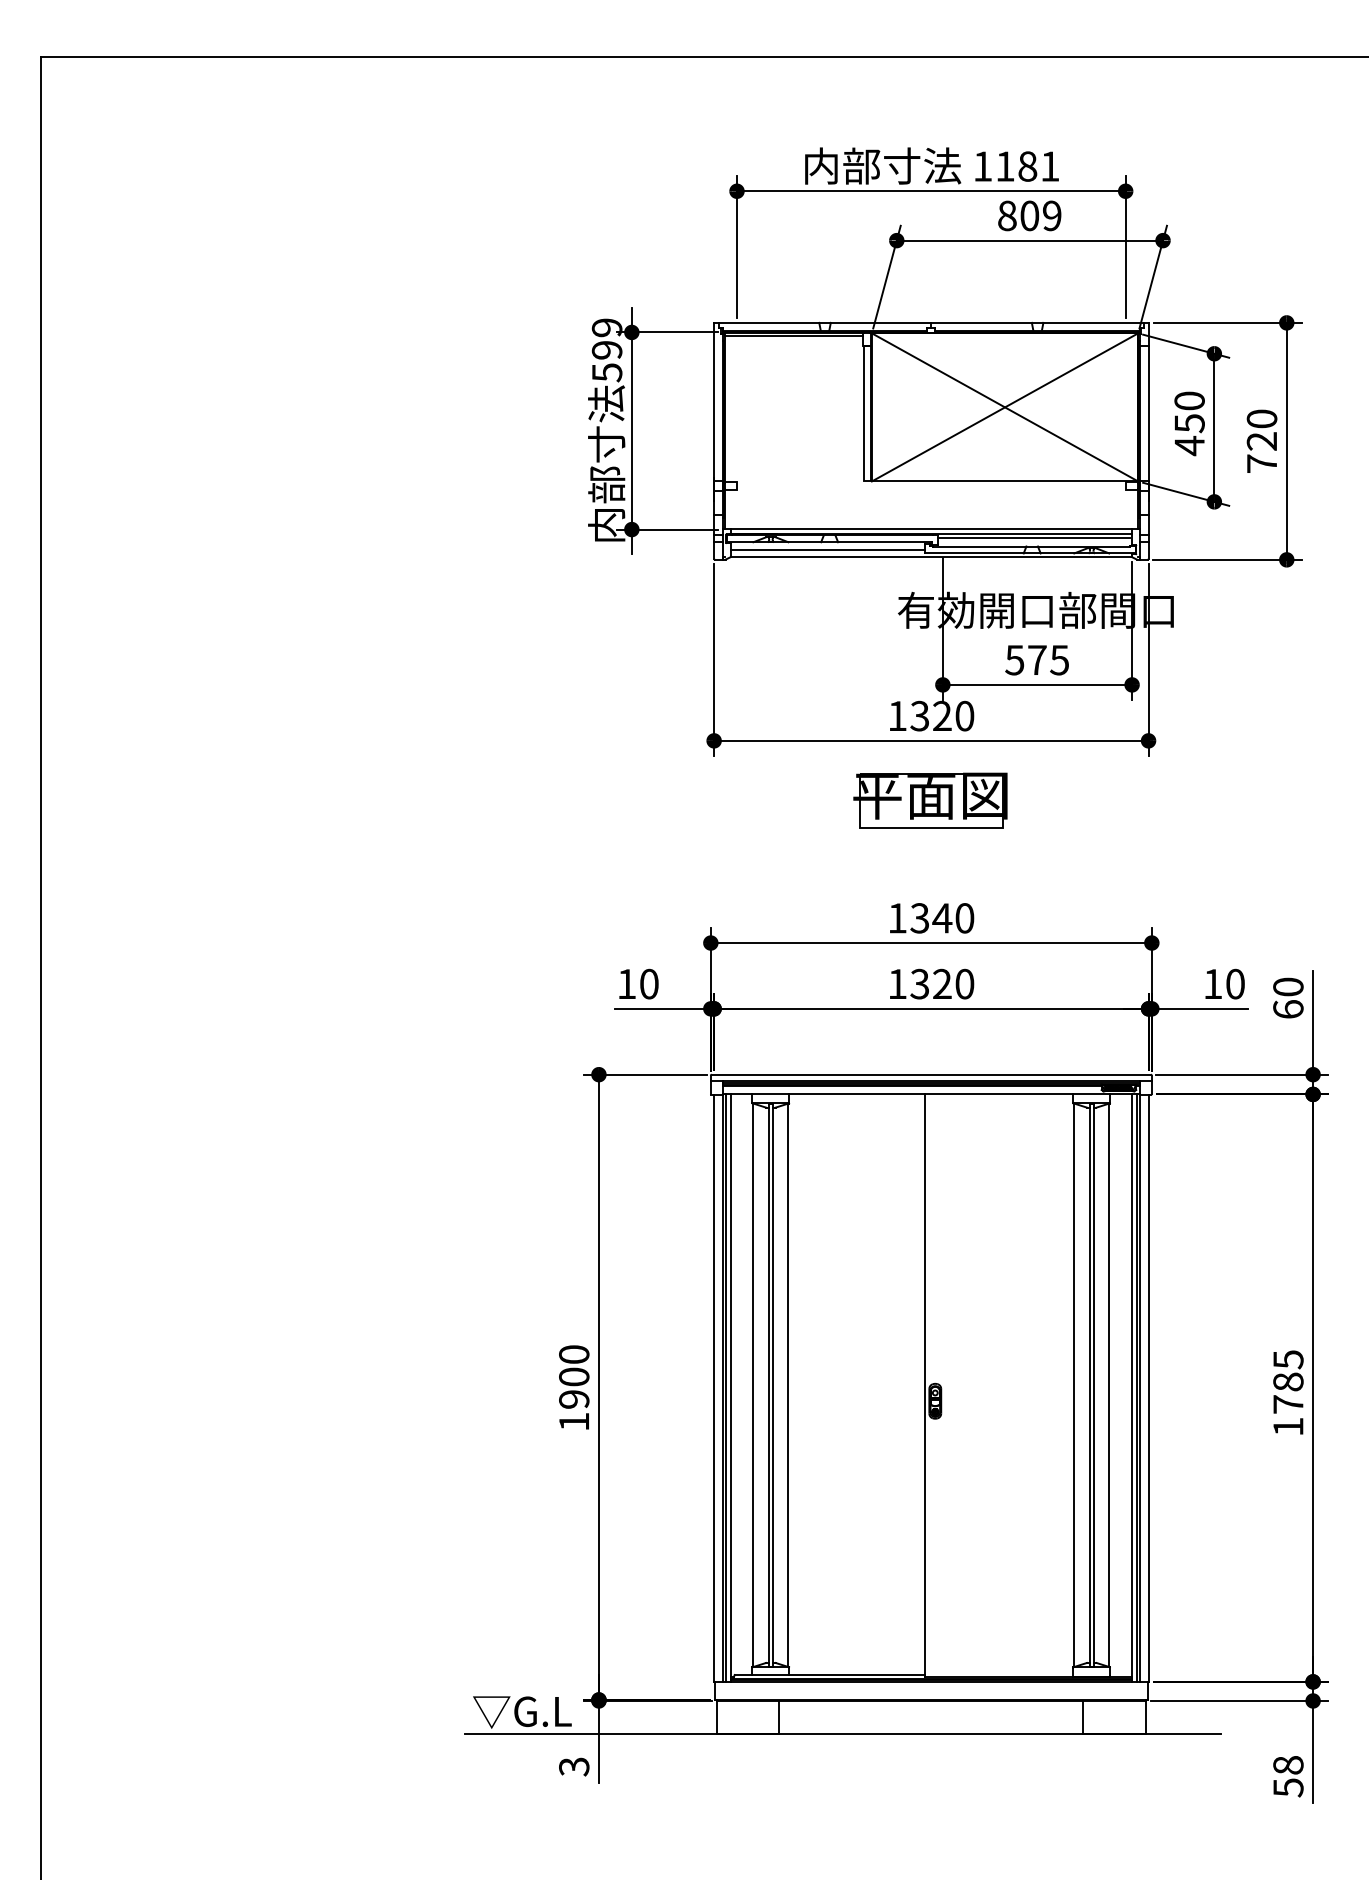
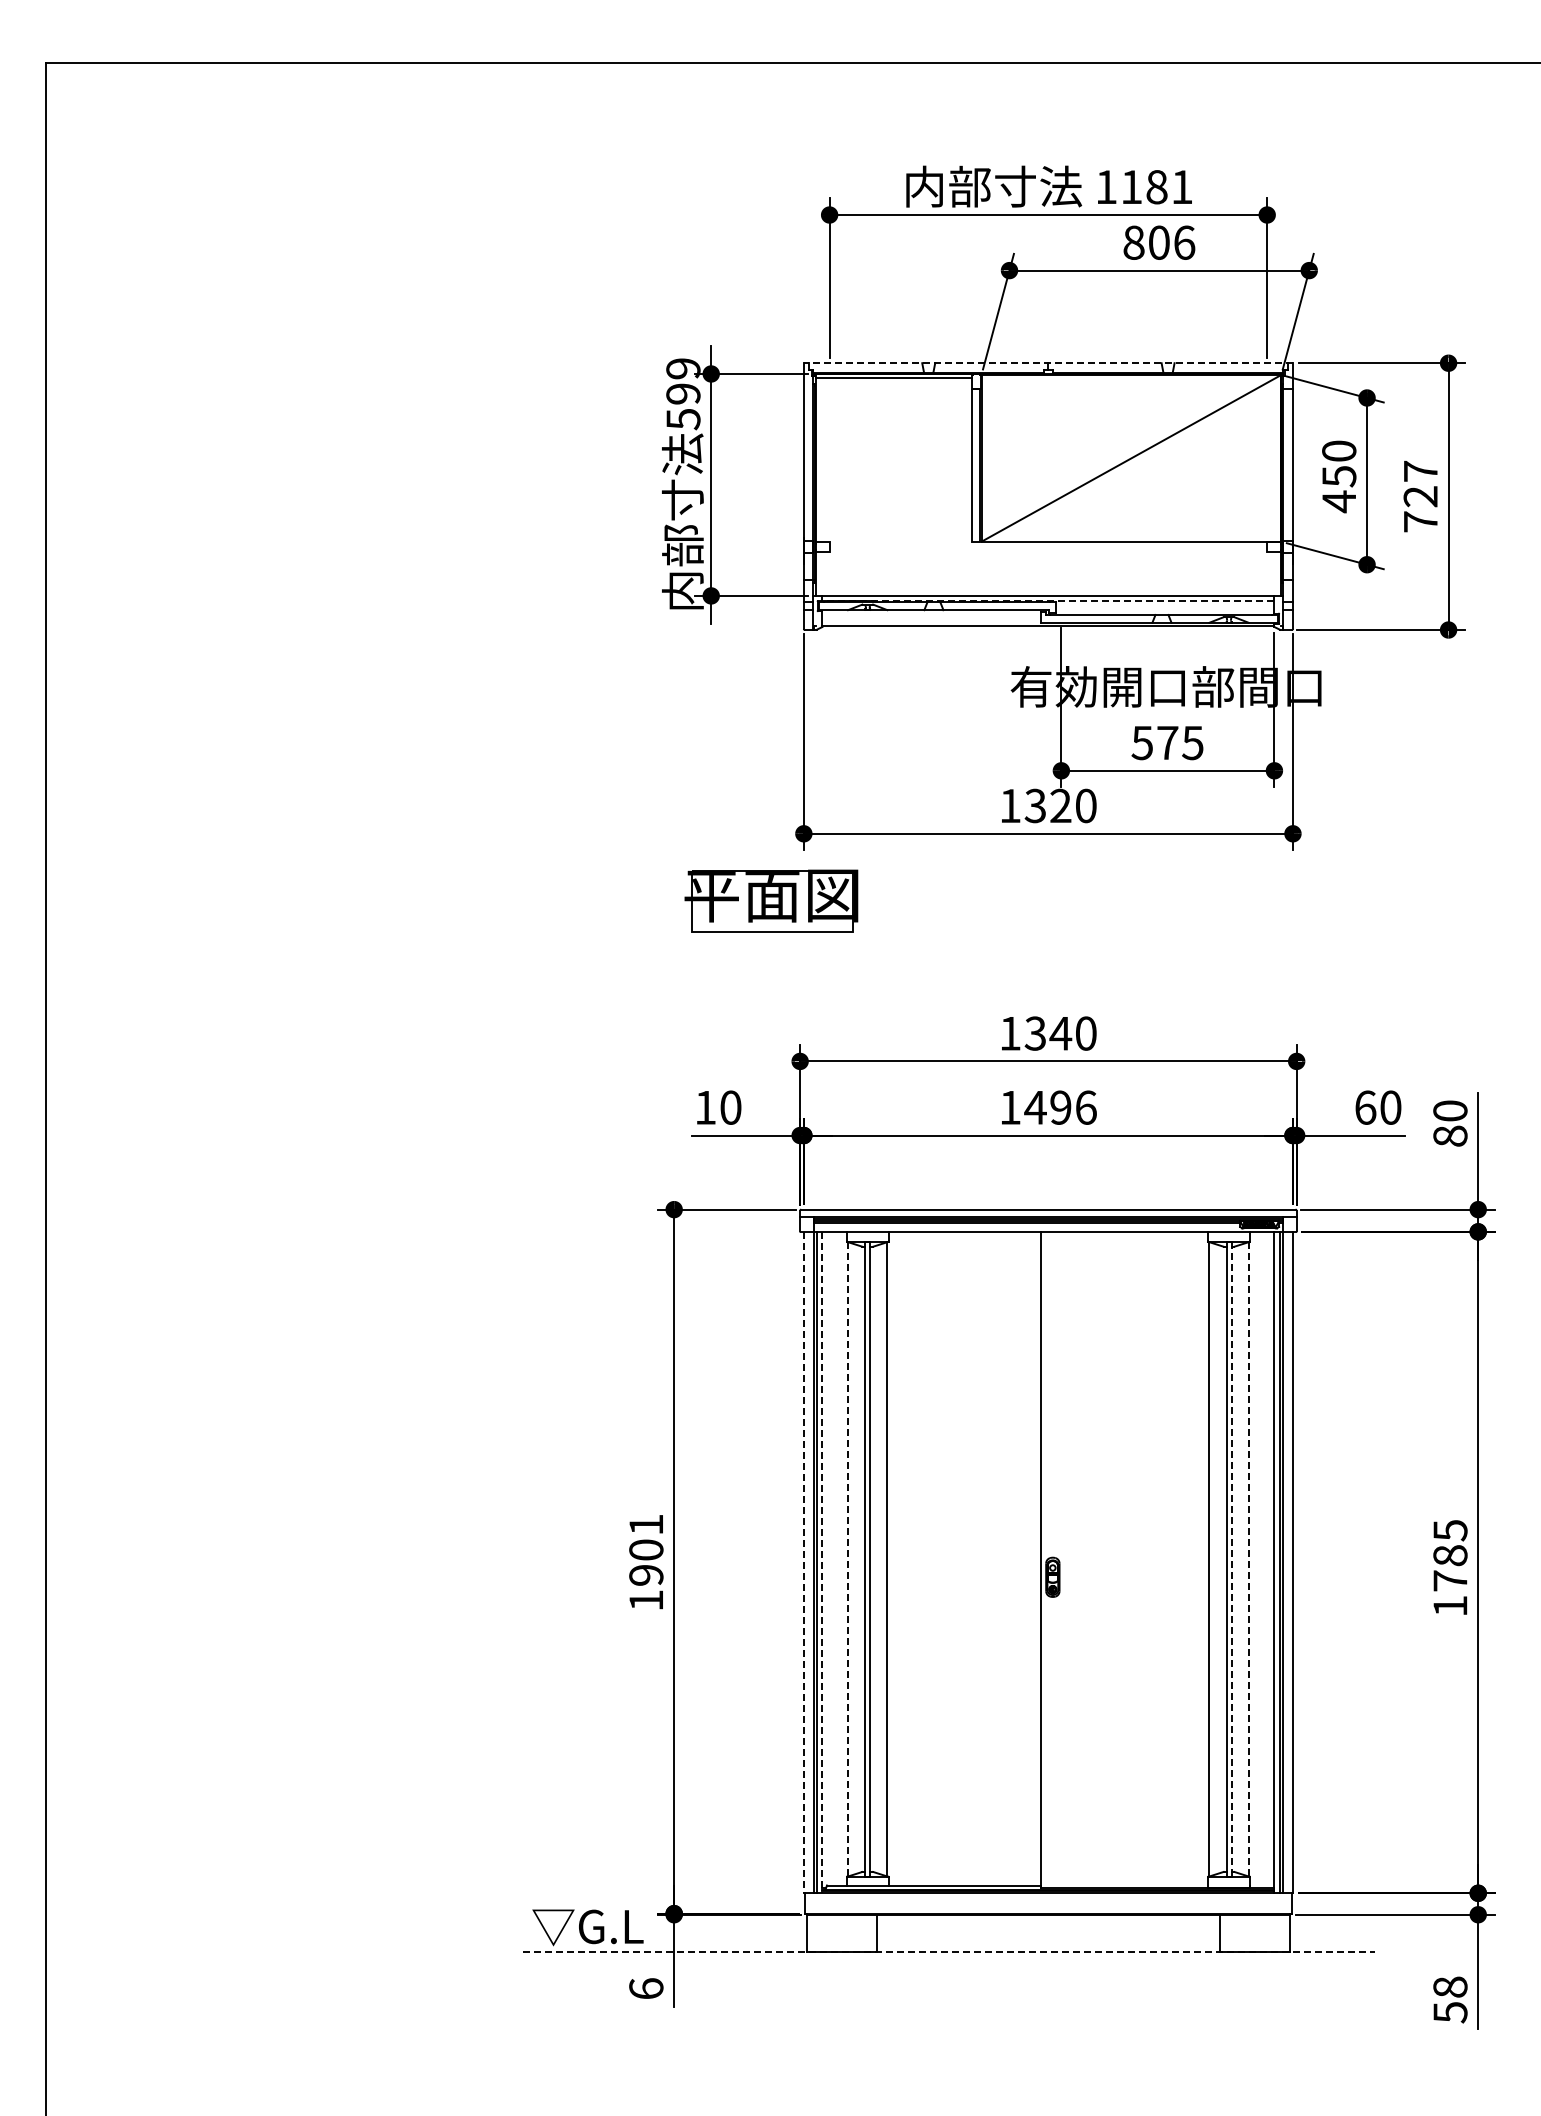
text: (1052, 215) -> (1184, 242), 809 -> 806
line: (931, 323) -> (1048, 363), solid -> dashed
line: (1005, 407) -> (1131, 458), removed
text: (1261, 418) -> (1420, 470), 720 -> 727
line: (930, 533) -> (1047, 600), solid -> dashed
line: (1033, 538) -> (1163, 605), removed
line: (827, 549) -> (931, 618), removed
part: (930, 800) -> (771, 900), moved
text: (942, 983) -> (1060, 1107), 1320 -> 1496
text: (1212, 983) -> (1365, 1107), 10 -> 60
text: (1288, 1008) -> (1450, 1135), 60 -> 80
text: (574, 1354) -> (646, 1524), 1900 -> 1901
line: (753, 1385) -> (848, 1559), solid -> dashed
line: (1093, 1385) -> (1231, 1559), solid -> dashed
line: (1109, 1385) -> (1248, 1559), solid -> dashed
line: (713, 1388) -> (803, 1562), solid -> dashed
line: (730, 1388) -> (822, 1562), solid -> dashed
line: (842, 1733) -> (948, 1951), solid -> dashed
text: (574, 1766) -> (646, 1988), 3 -> 6

